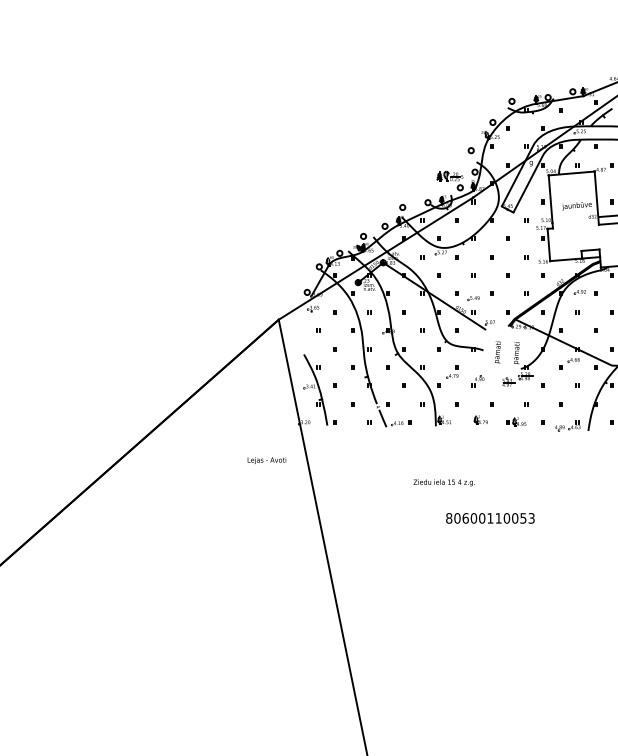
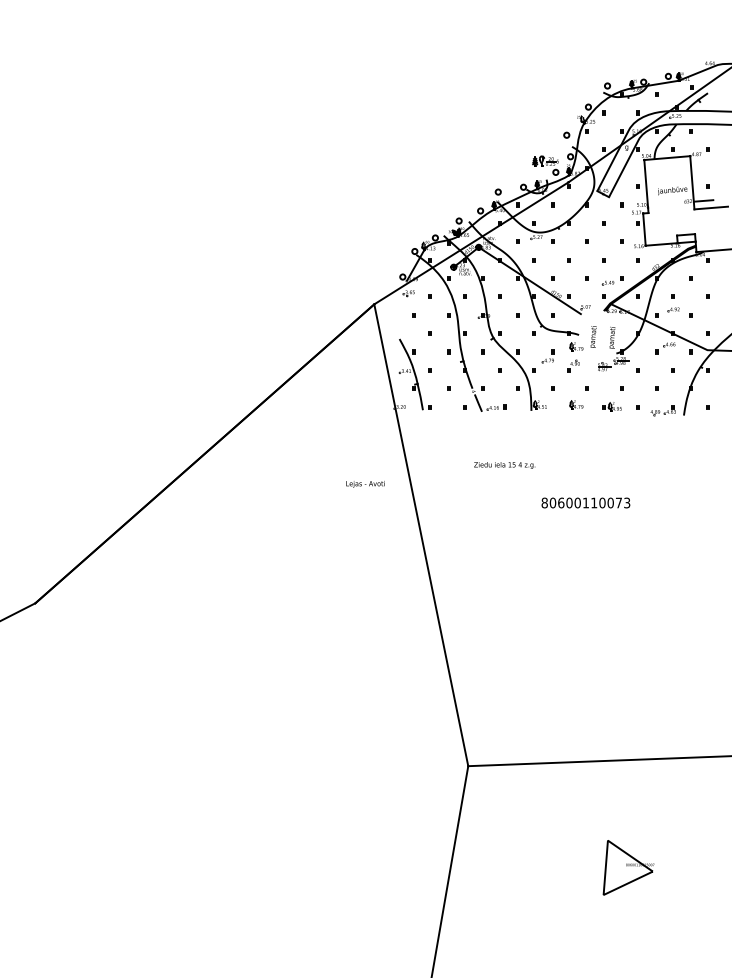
part: (579, 291) -> (673, 309), moved
part: (472, 297) -> (607, 282), moved
part: (480, 361) -> (576, 346), added
text: (266, 460) -> (365, 484), moved
text: (443, 482) -> (504, 465), moved
text: (522, 517) -> (618, 502), 80600110053 -> 80600110073

